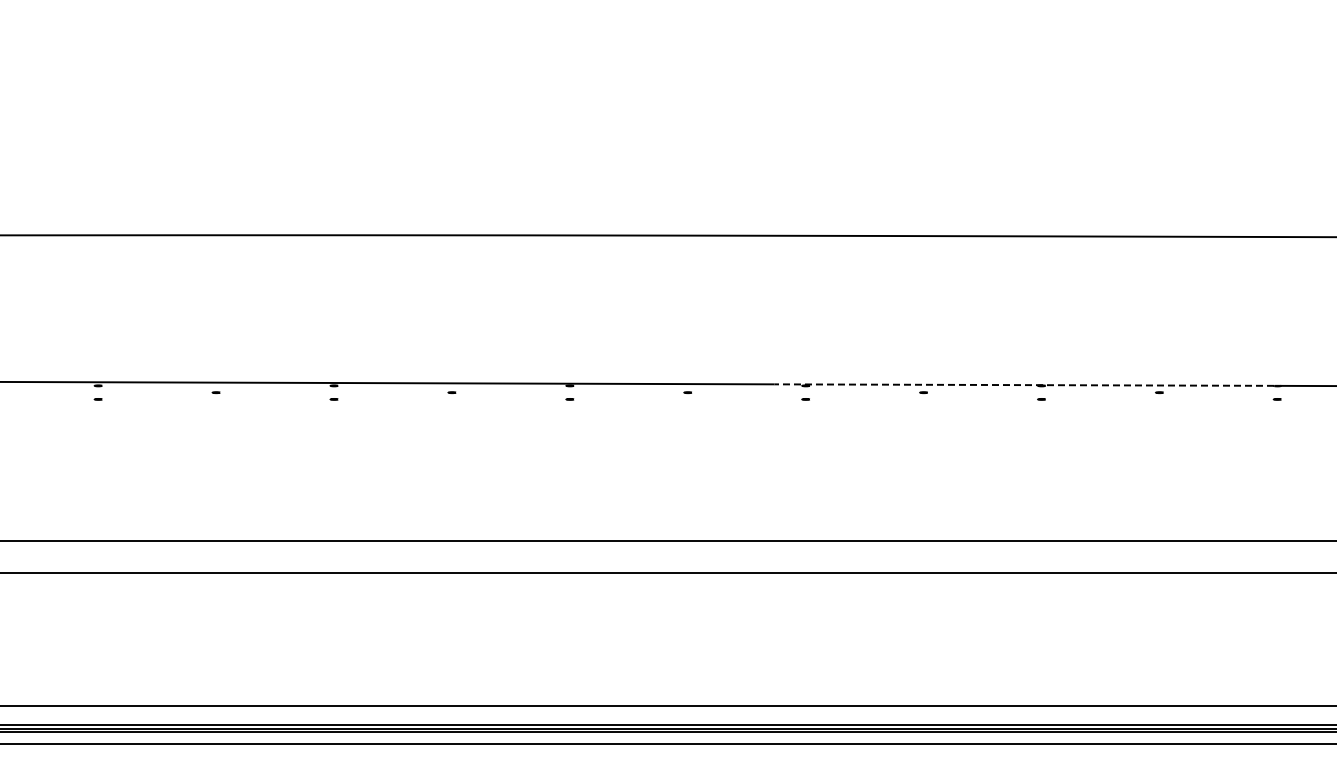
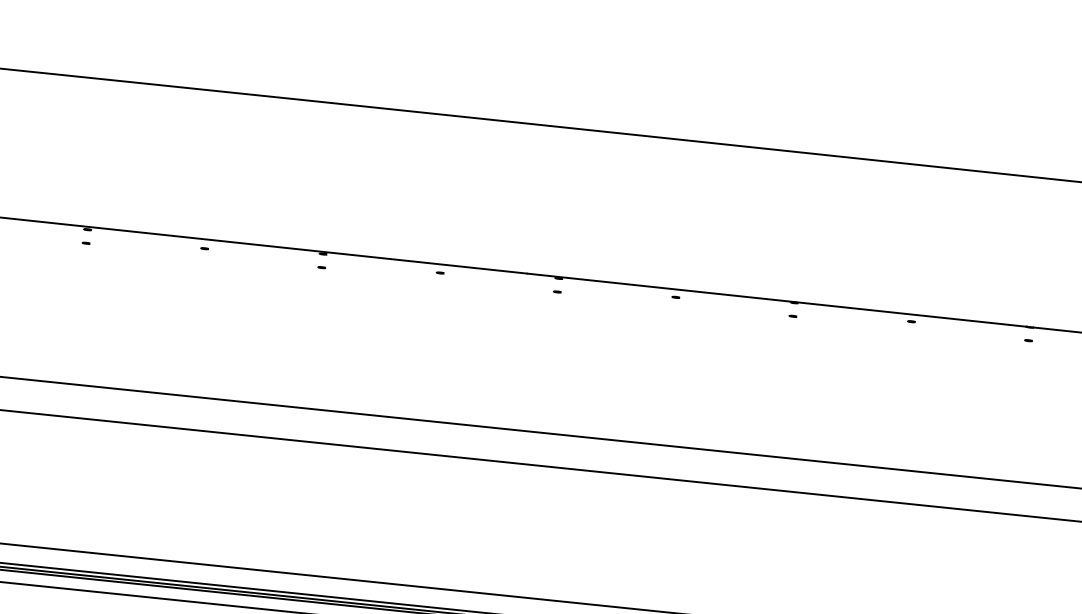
line: (1024, 385) -> (777, 300), dashed -> solid

